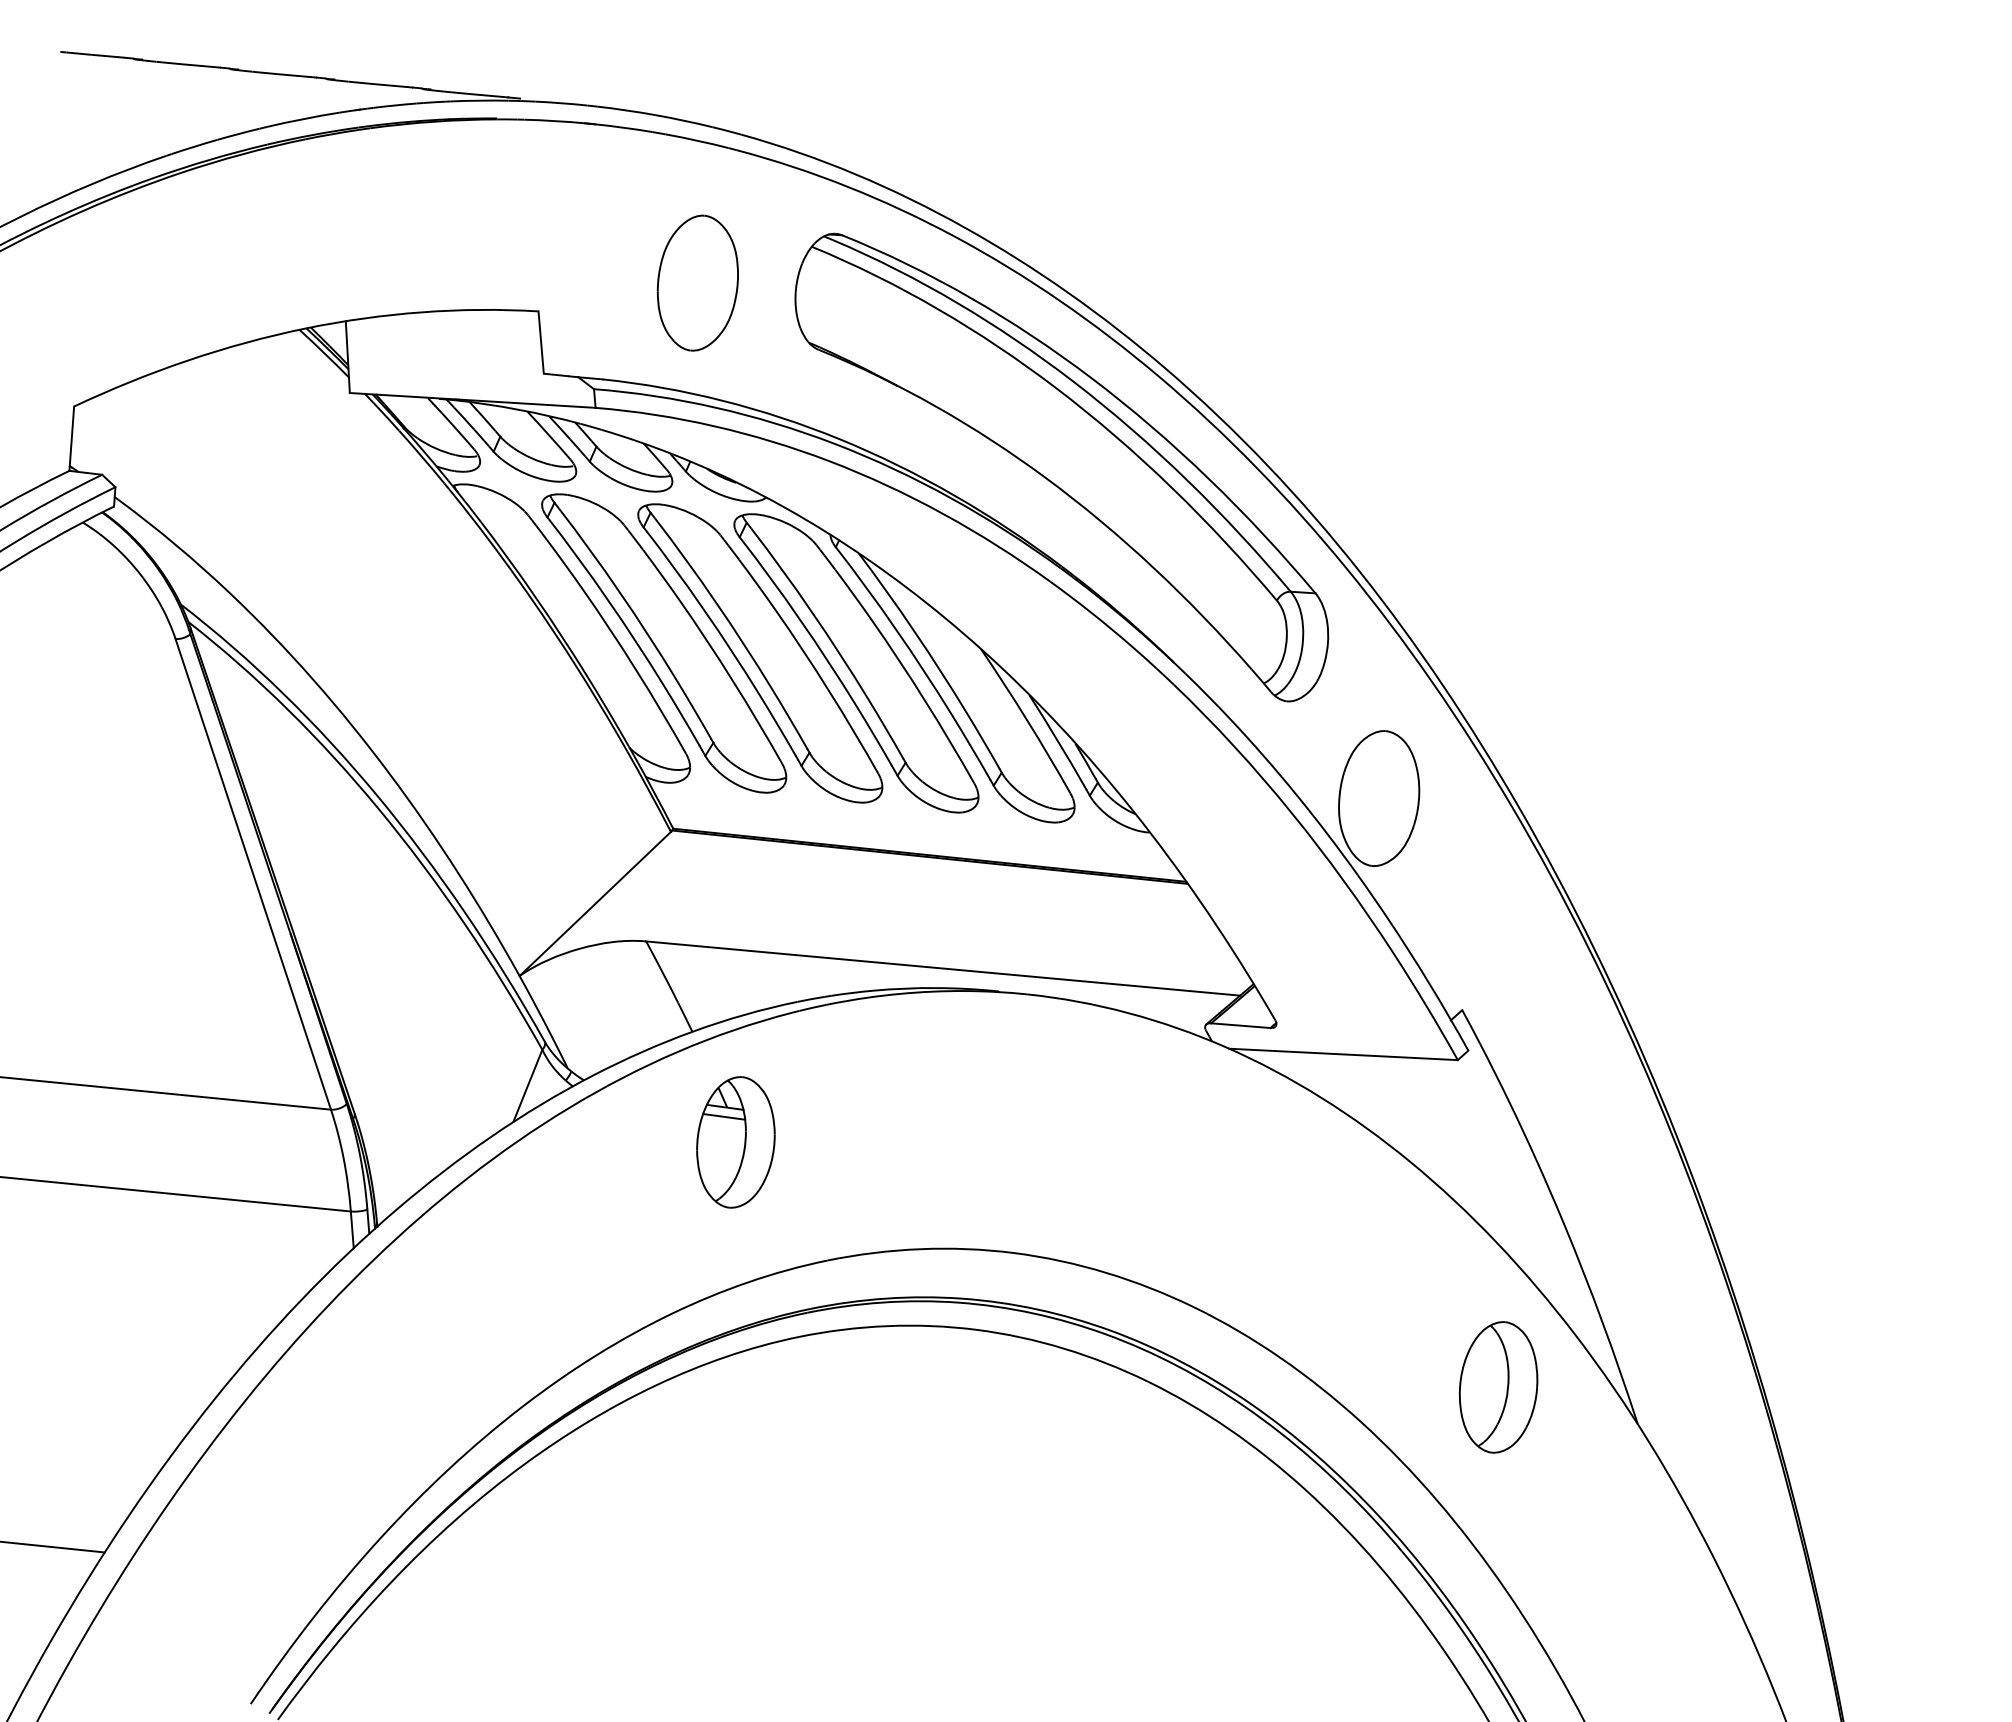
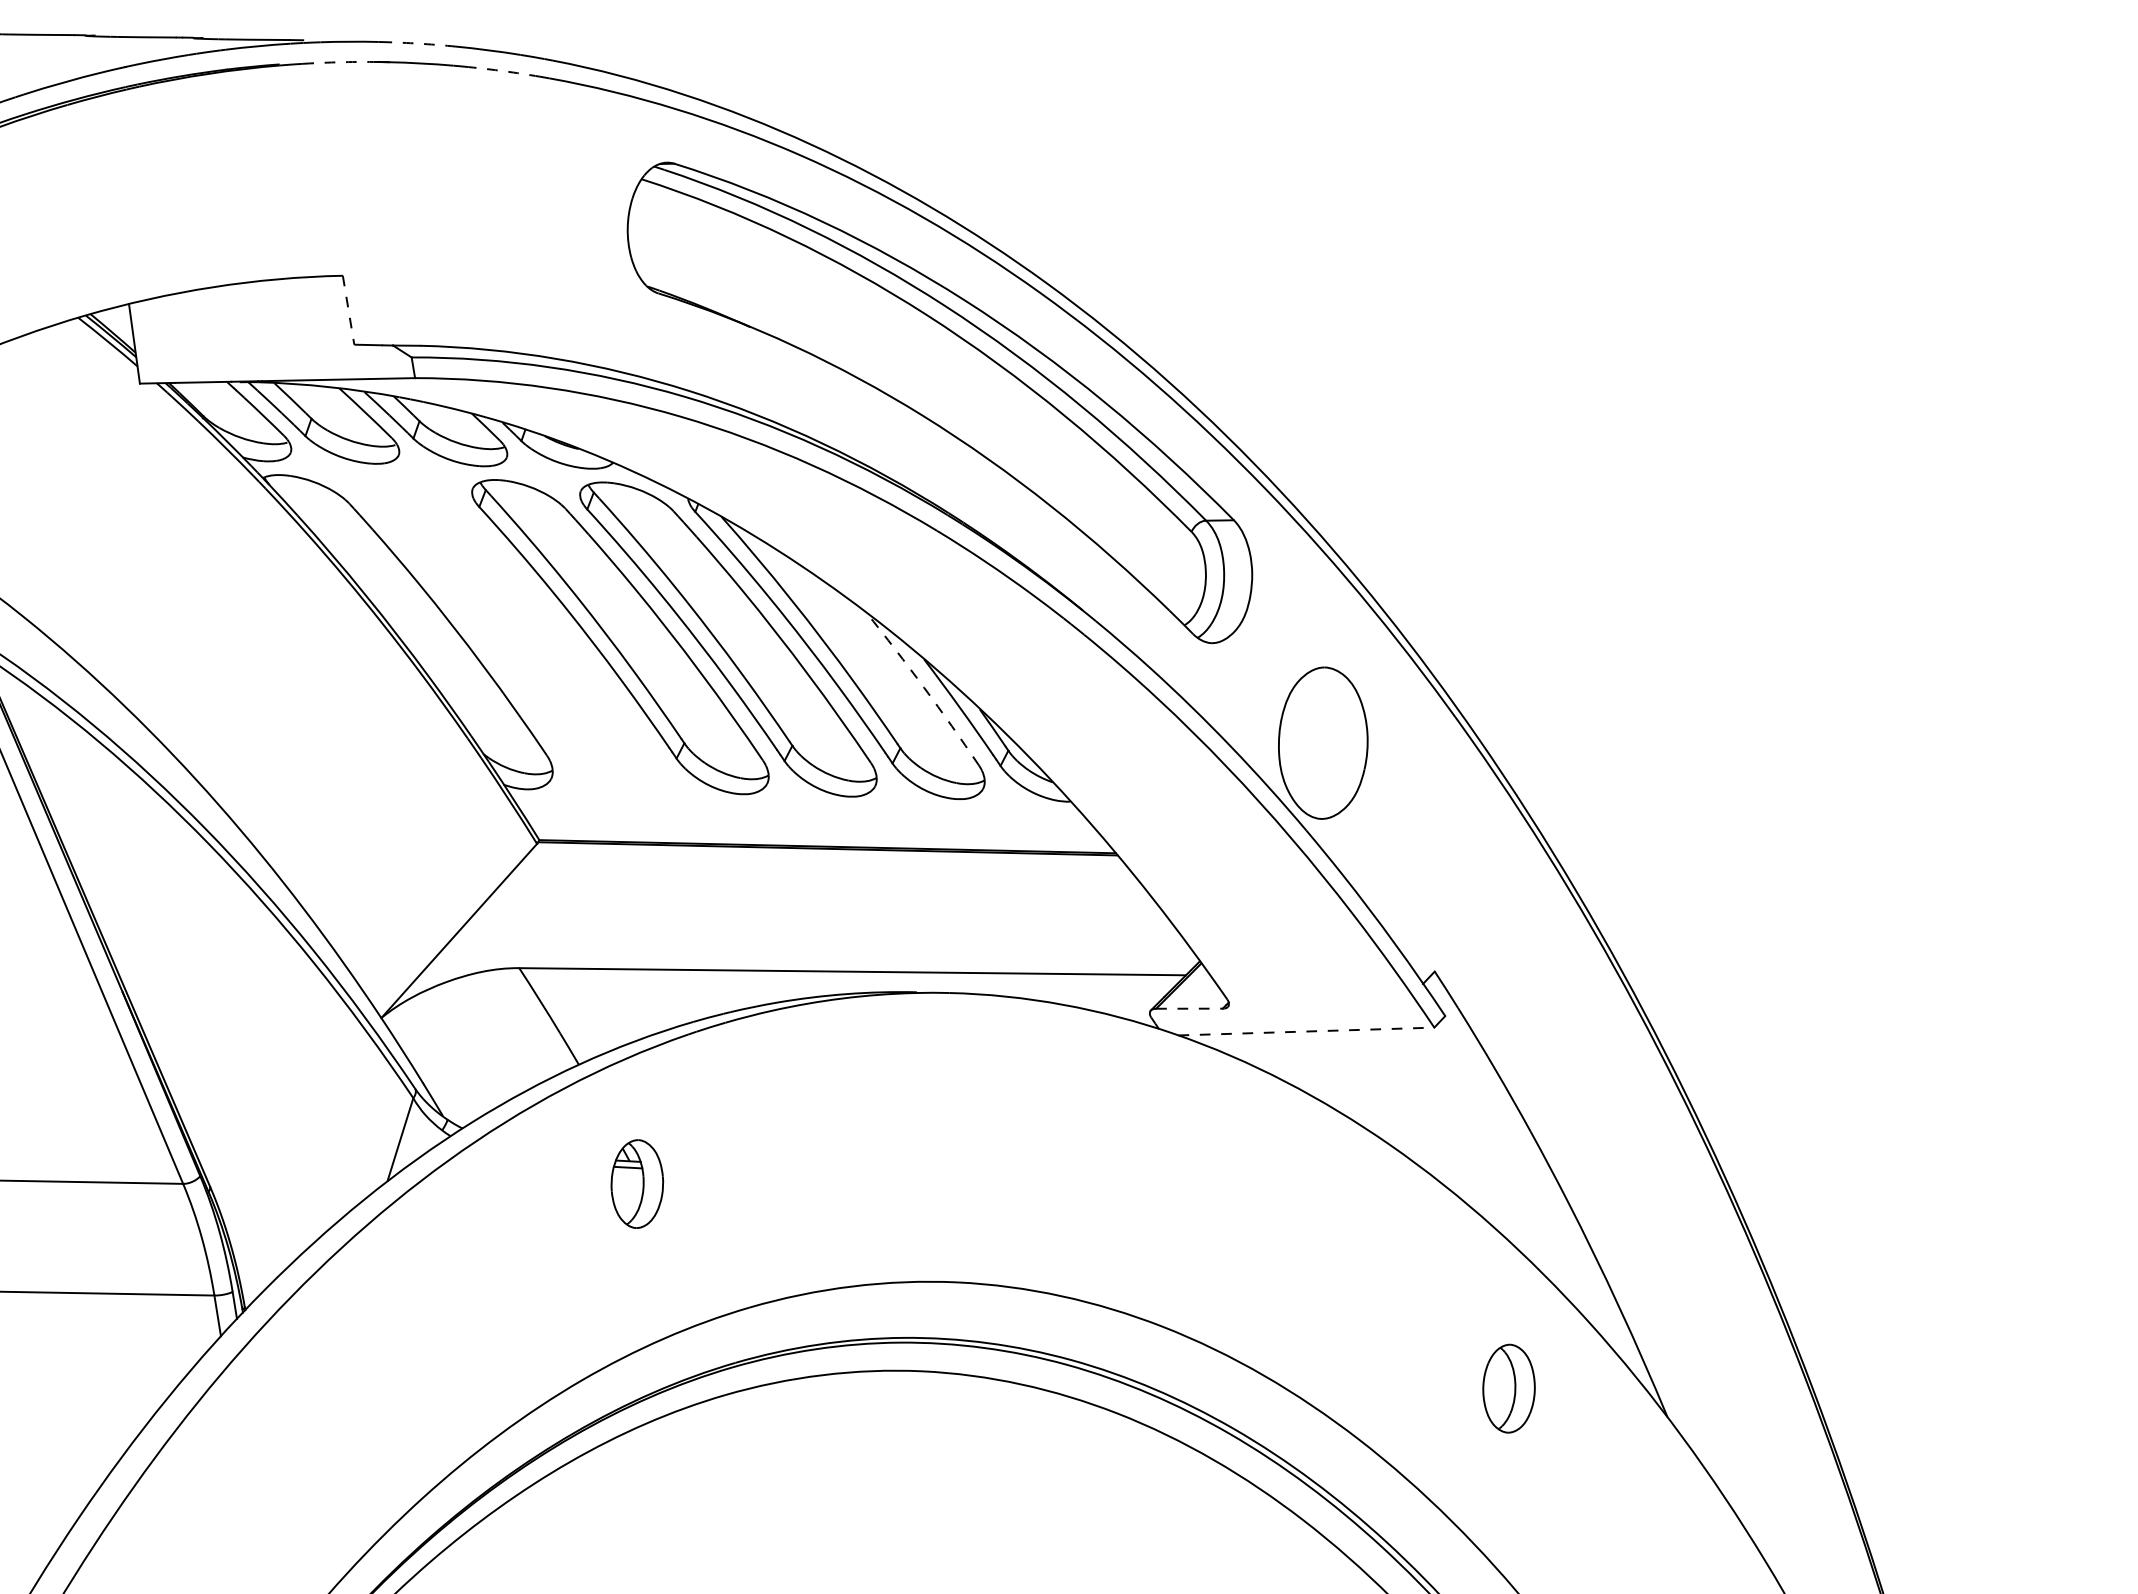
arc: (626, 110) -> (422, 43), solid -> dashed
arc: (554, 121) -> (343, 62), solid -> dashed
arc: (697, 140) -> (504, 71), solid -> dashed
part: (697, 282) -> (517, 229), removed
line: (541, 343) -> (349, 311), solid -> dashed
part: (664, 643) -> (512, 634), removed
arc: (1027, 720) -> (924, 687), solid -> dashed
line: (1240, 1025) -> (1189, 1008), solid -> dashed
line: (1343, 1054) -> (1306, 1031), solid -> dashed
part: (735, 1142) -> (636, 1184), size x0.6
part: (1498, 1387) -> (1509, 1388), size x0.6

